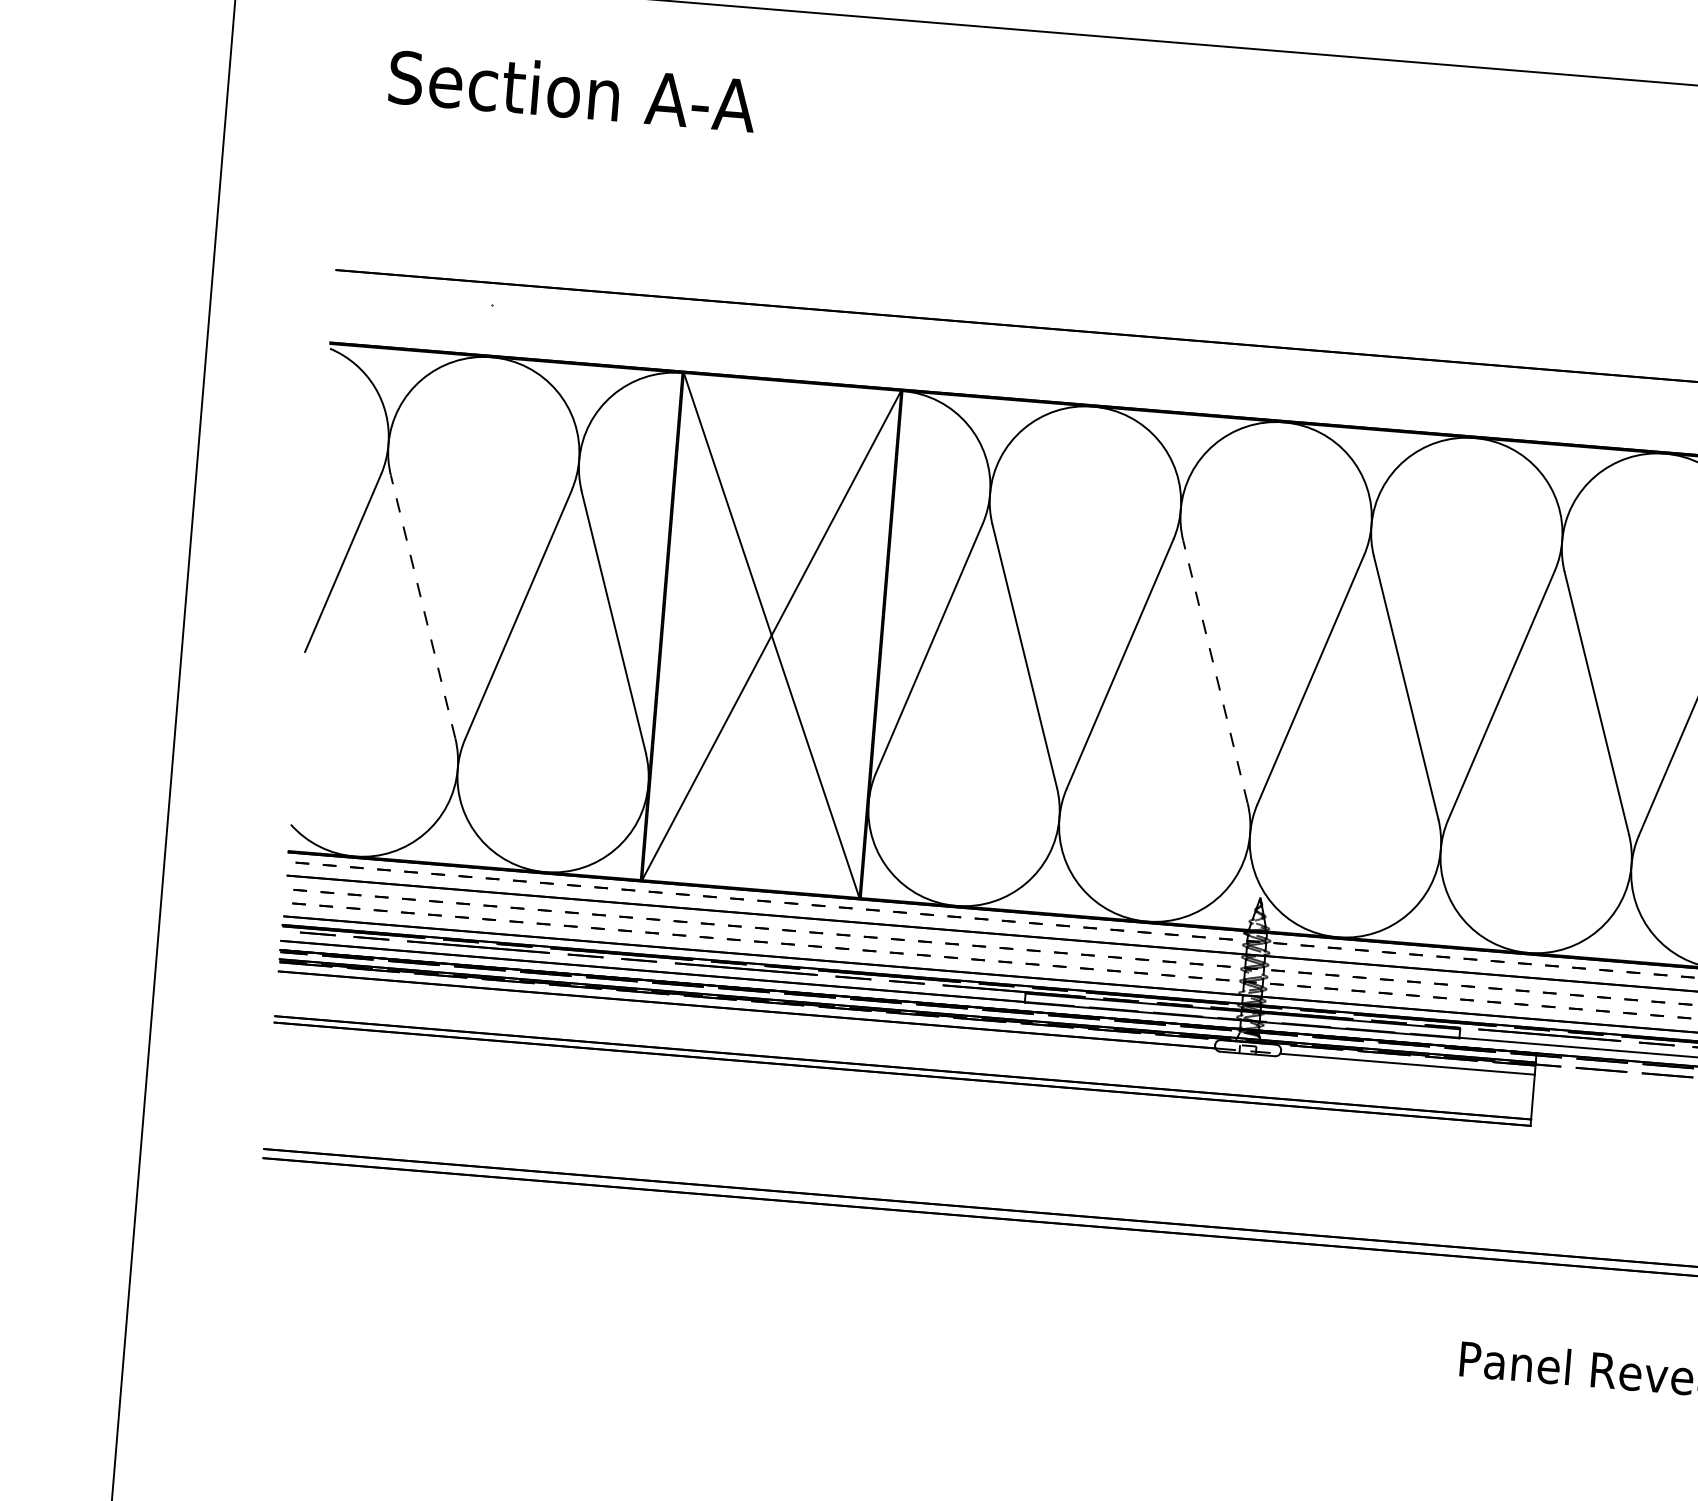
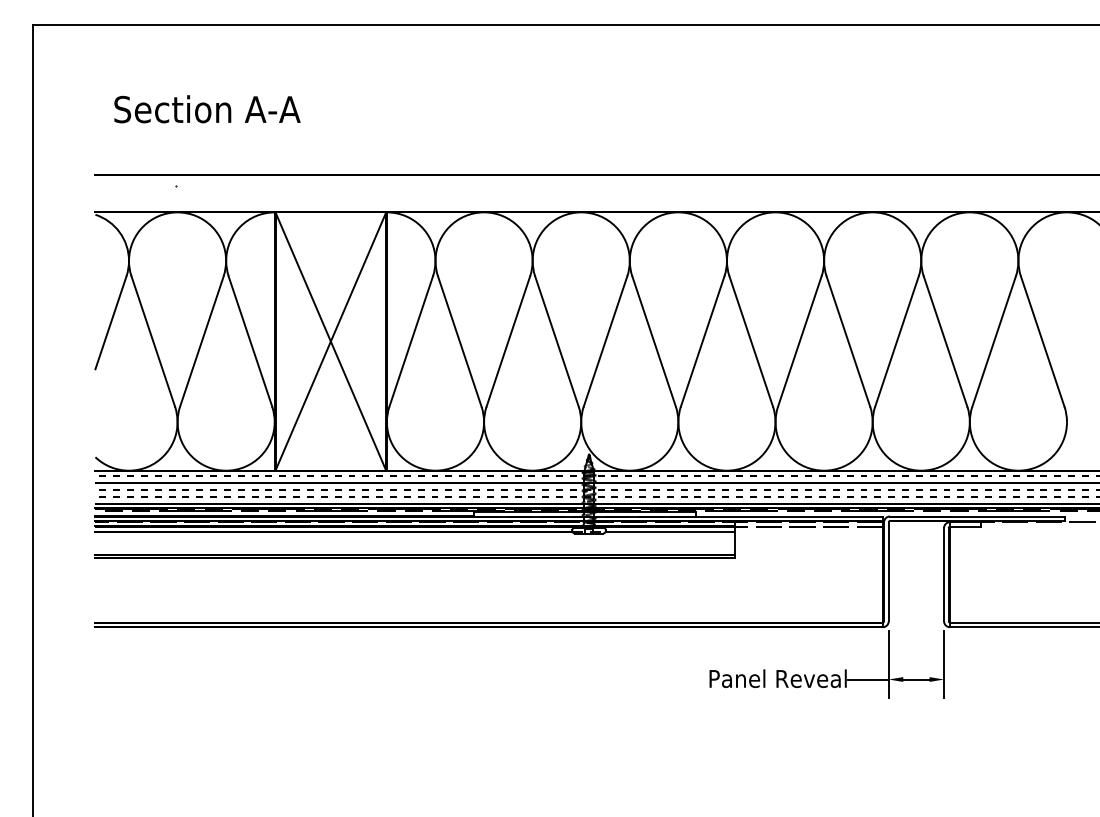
text: (572, 91) -> (207, 109), moved
line: (423, 606) -> (153, 341), dashed -> solid
line: (1214, 671) -> (556, 341), dashed -> solid

